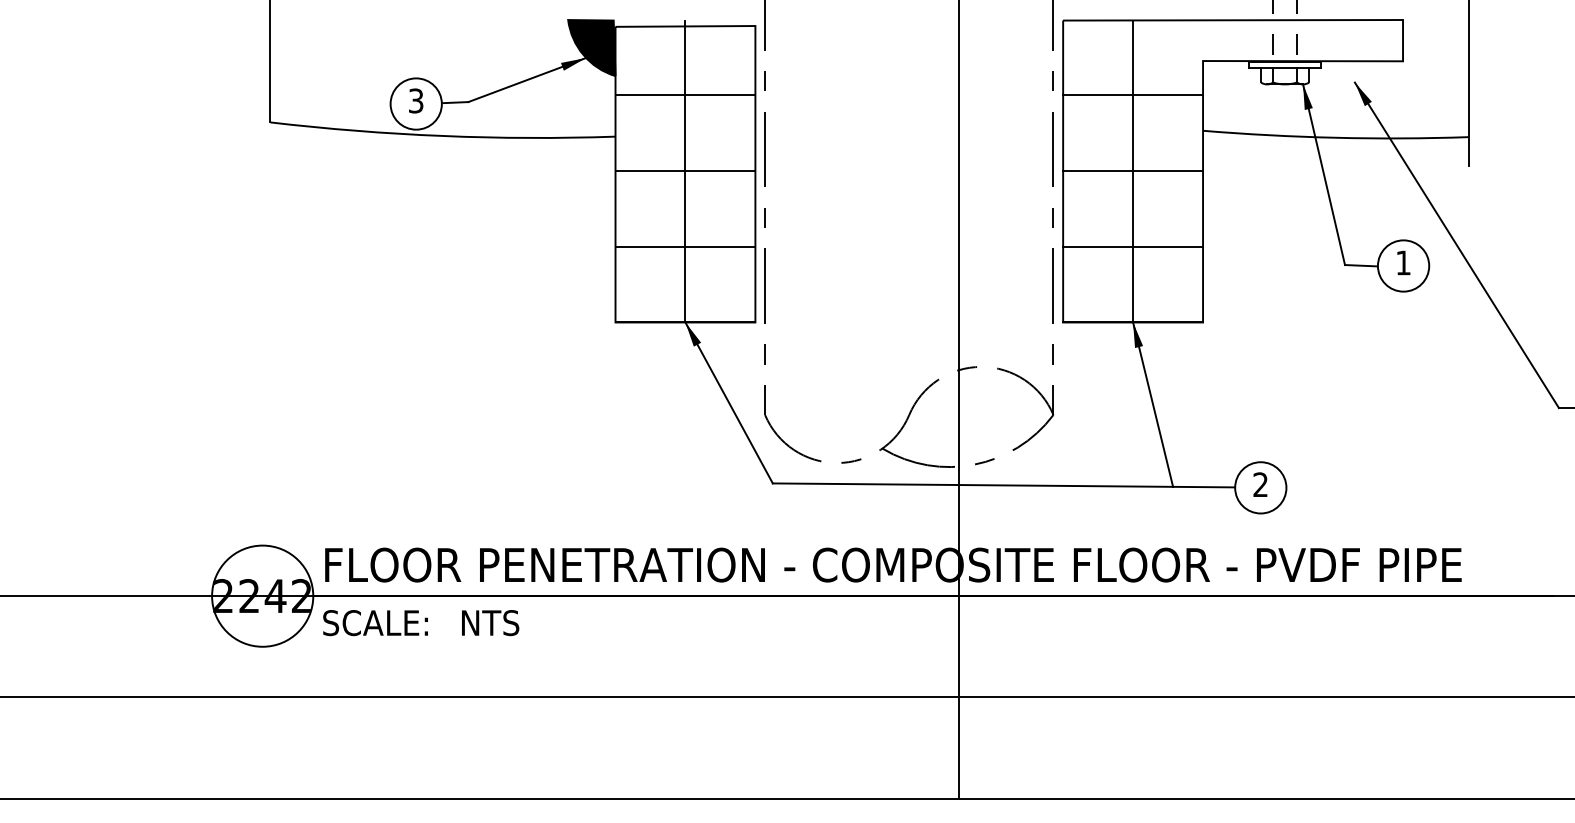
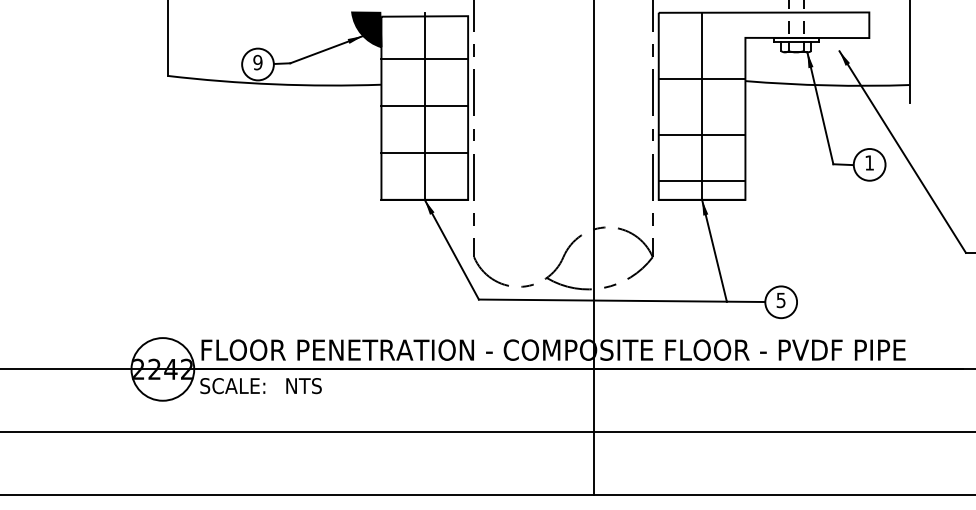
line: (1132, 94) -> (701, 78), moved
text: (415, 100) -> (257, 62), 3 -> 9
line: (1132, 170) -> (701, 134), moved
line: (1132, 246) -> (701, 180), moved
text: (1259, 484) -> (780, 300), 2 -> 5

